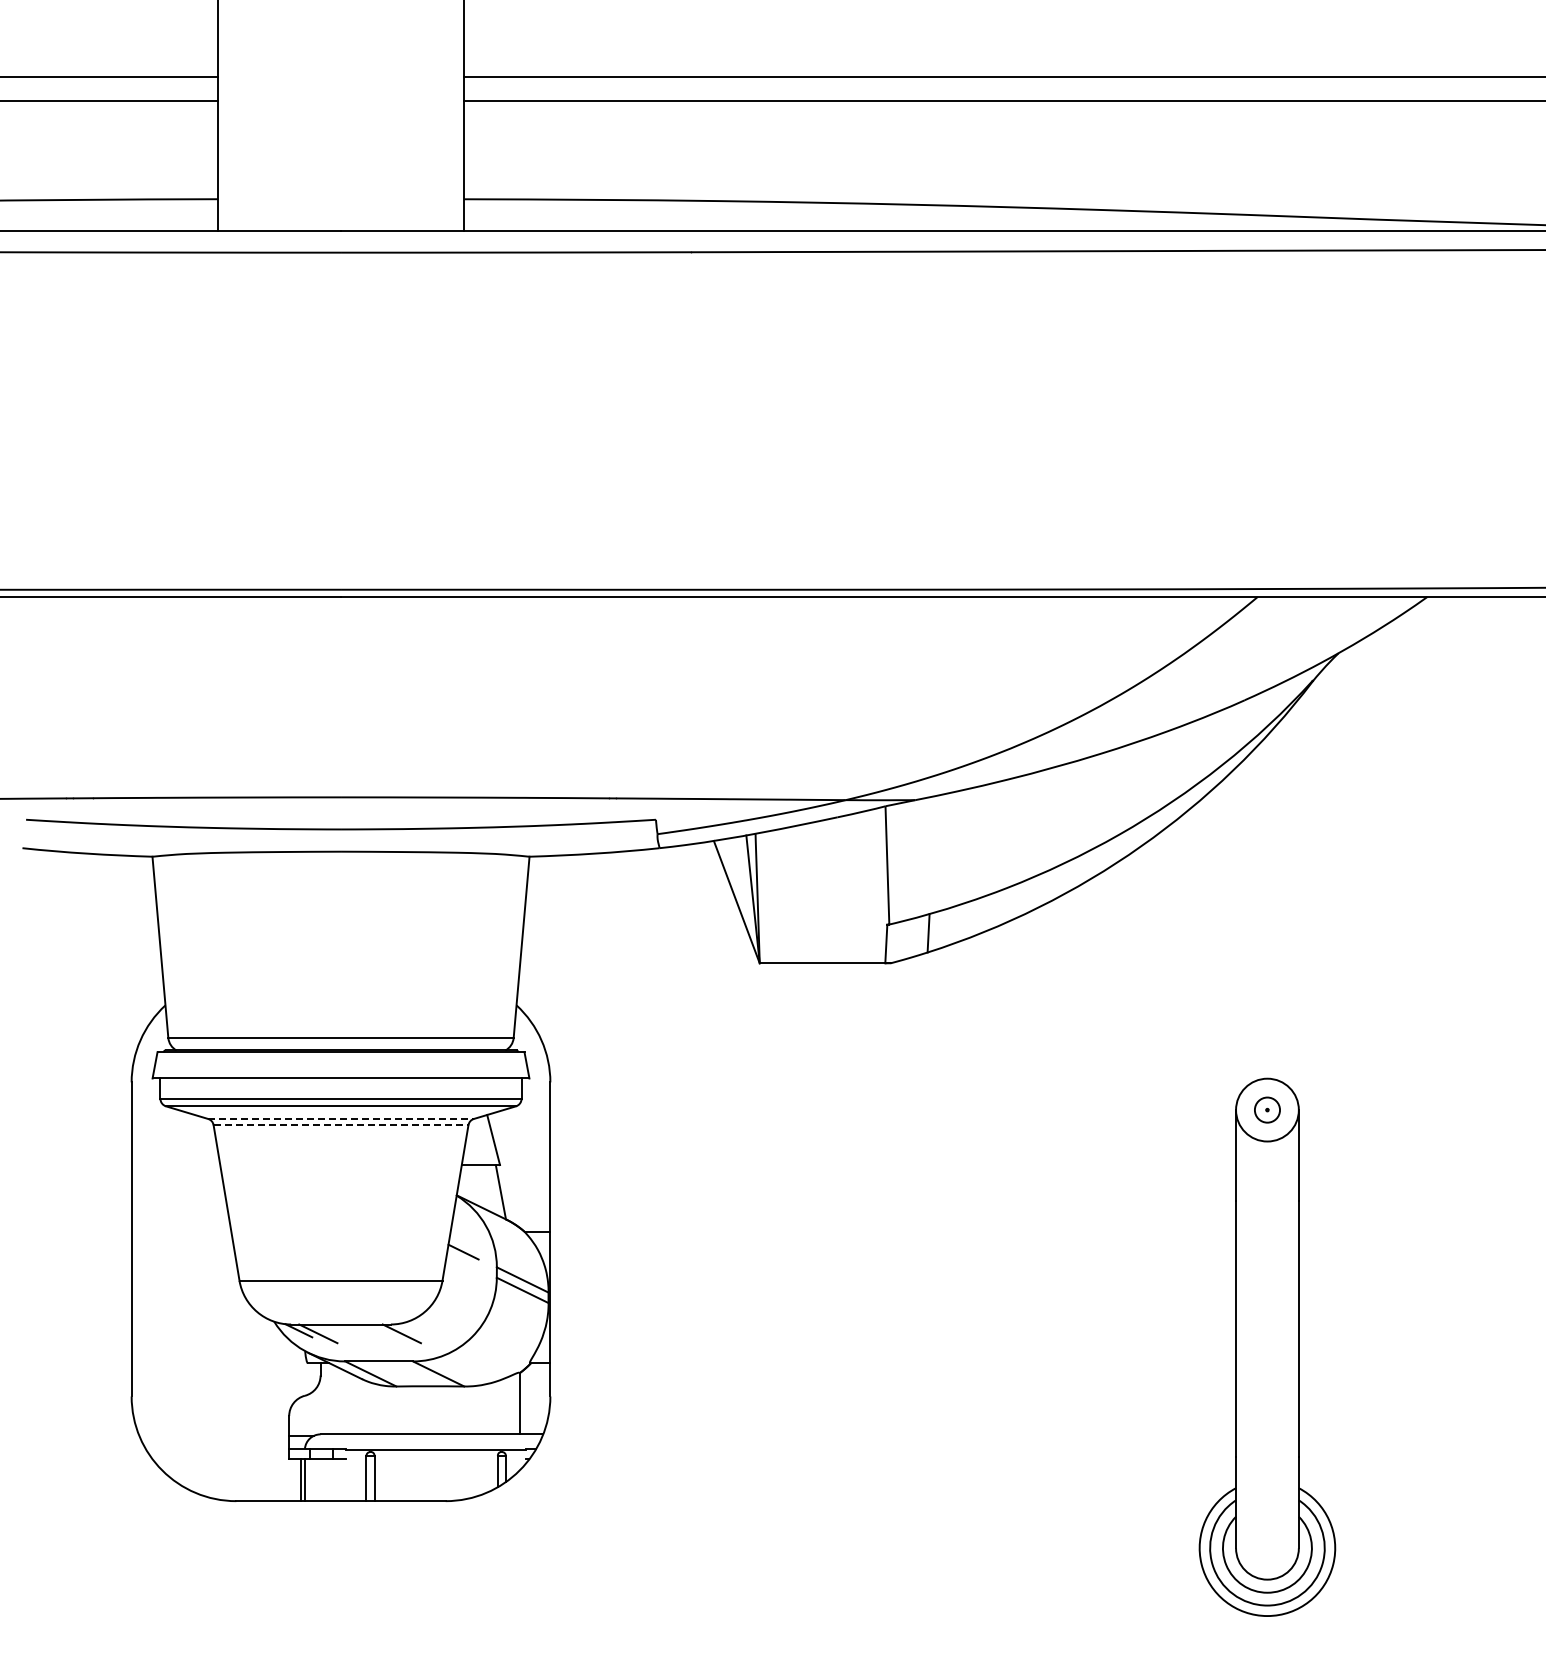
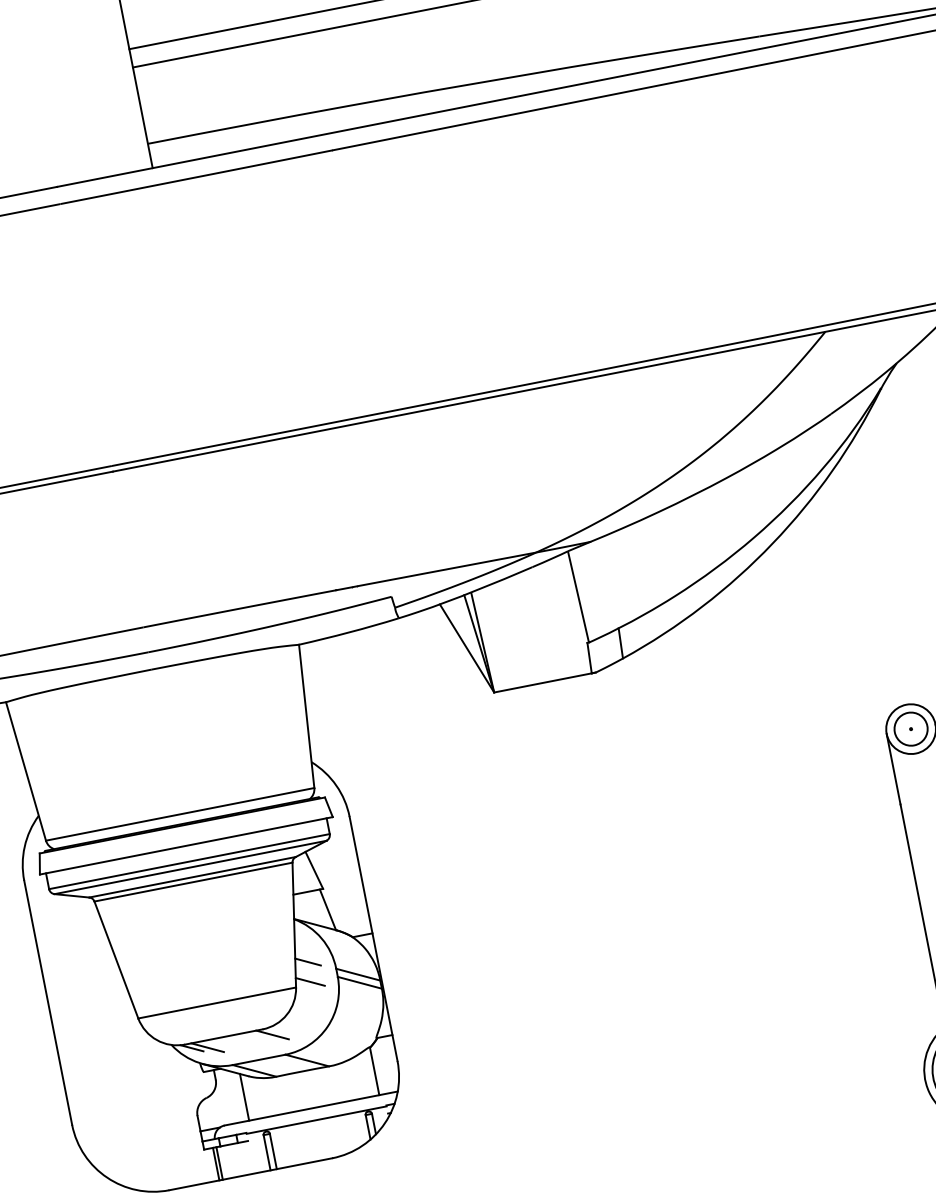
circle: (1267, 1110) -> (911, 729), size x1.67
line: (341, 1118) -> (192, 876), dashed -> solid
line: (341, 1125) -> (193, 882), dashed -> solid
line: (461, 1276) -> (310, 981), added
line: (352, 1404) -> (244, 1097), added

